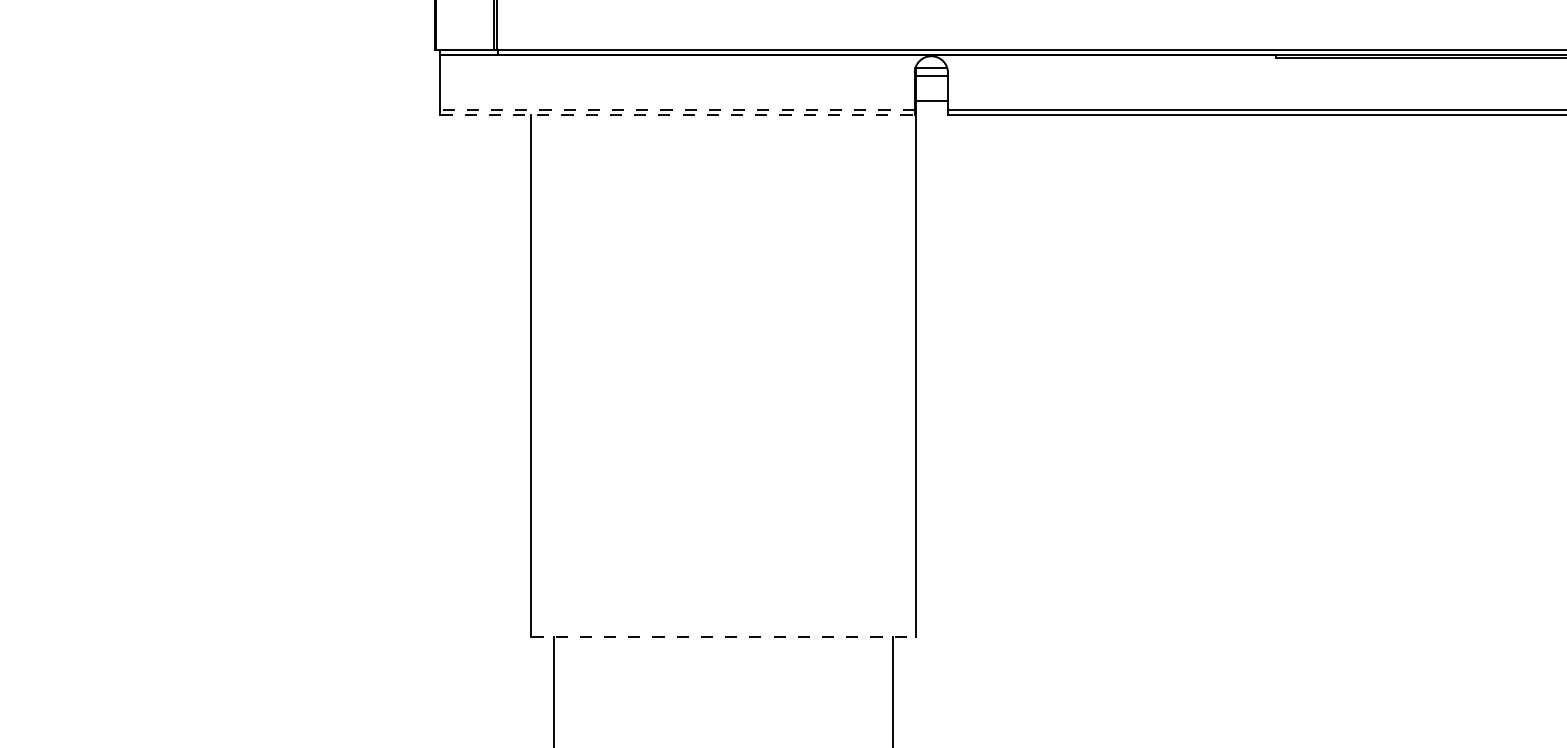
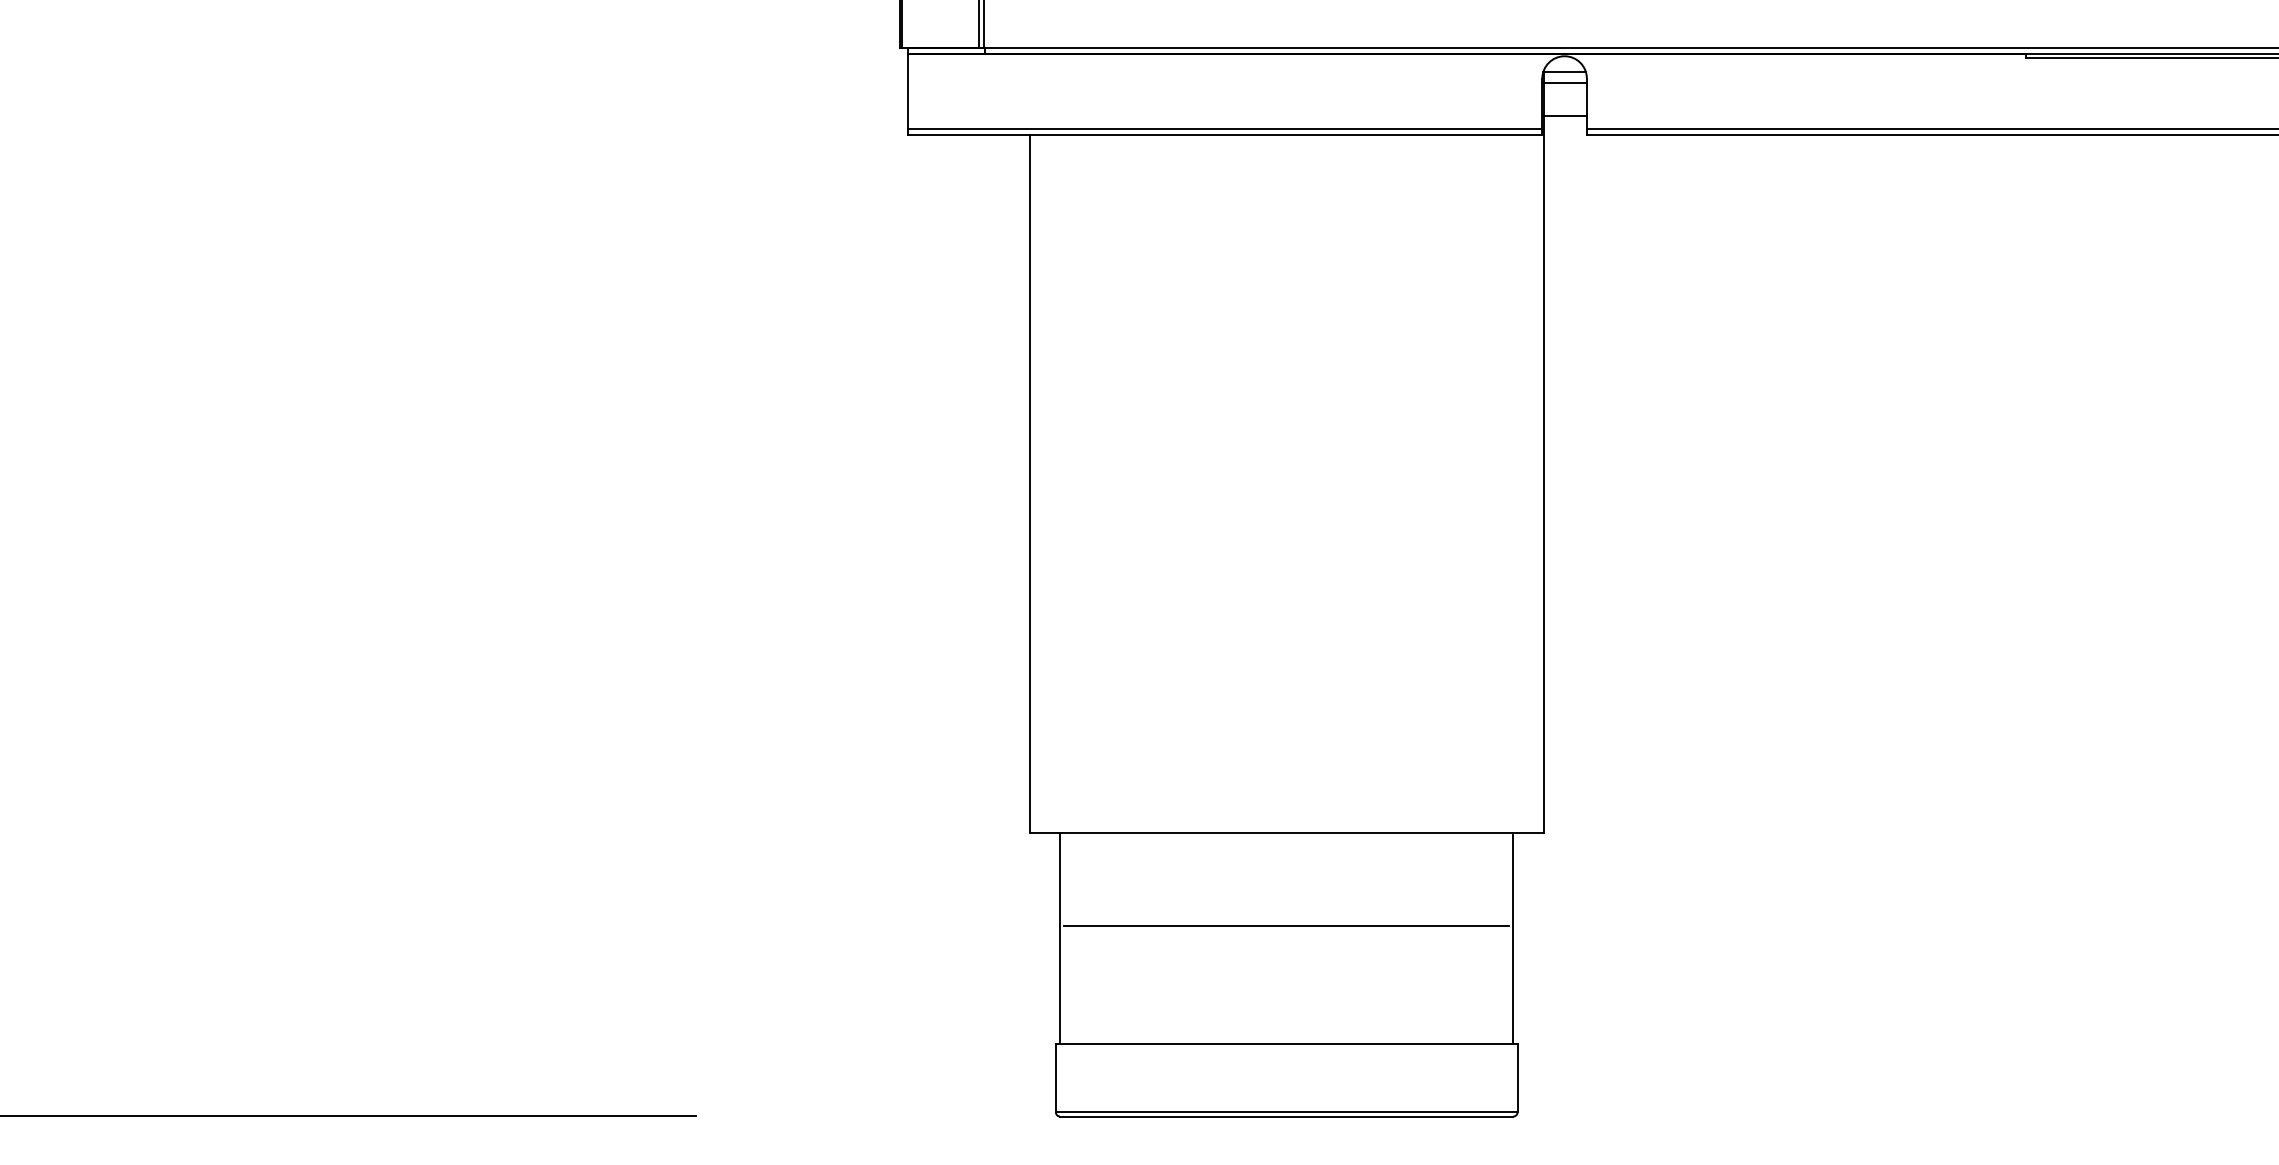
line: (677, 110) -> (1224, 128), dashed -> solid
line: (677, 115) -> (1225, 135), dashed -> solid
line: (724, 637) -> (1287, 833), dashed -> solid
line: (723, 706) -> (1286, 926), added

